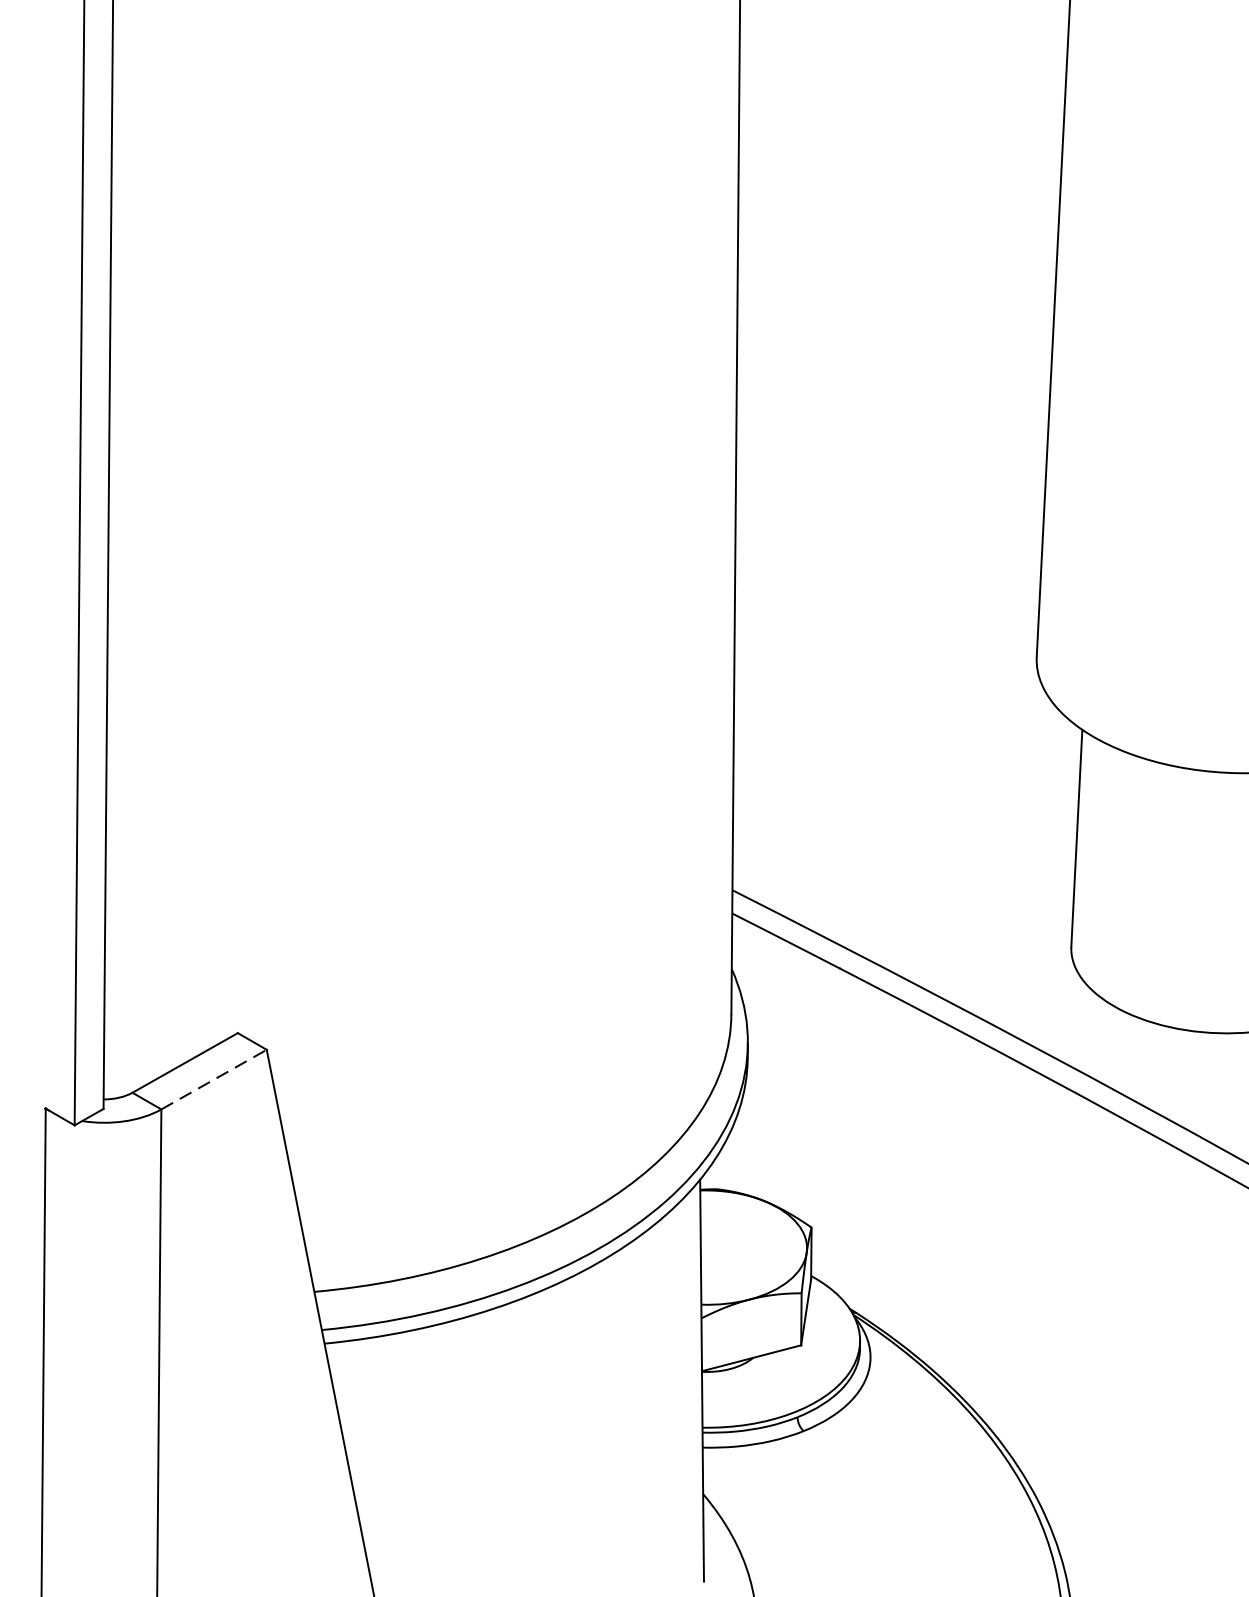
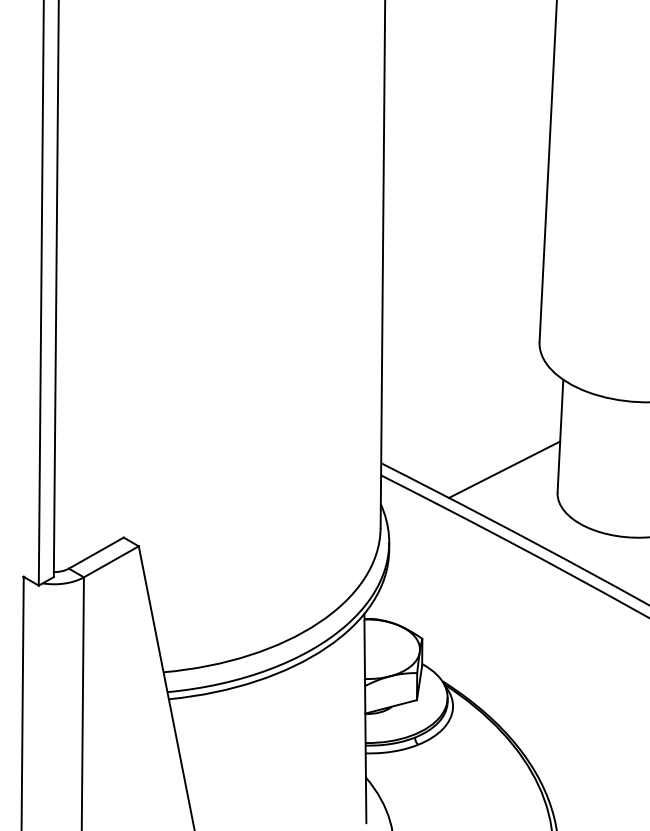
line: (969, 902) -> (504, 469), added
line: (214, 1078) -> (111, 561), dashed -> solid

